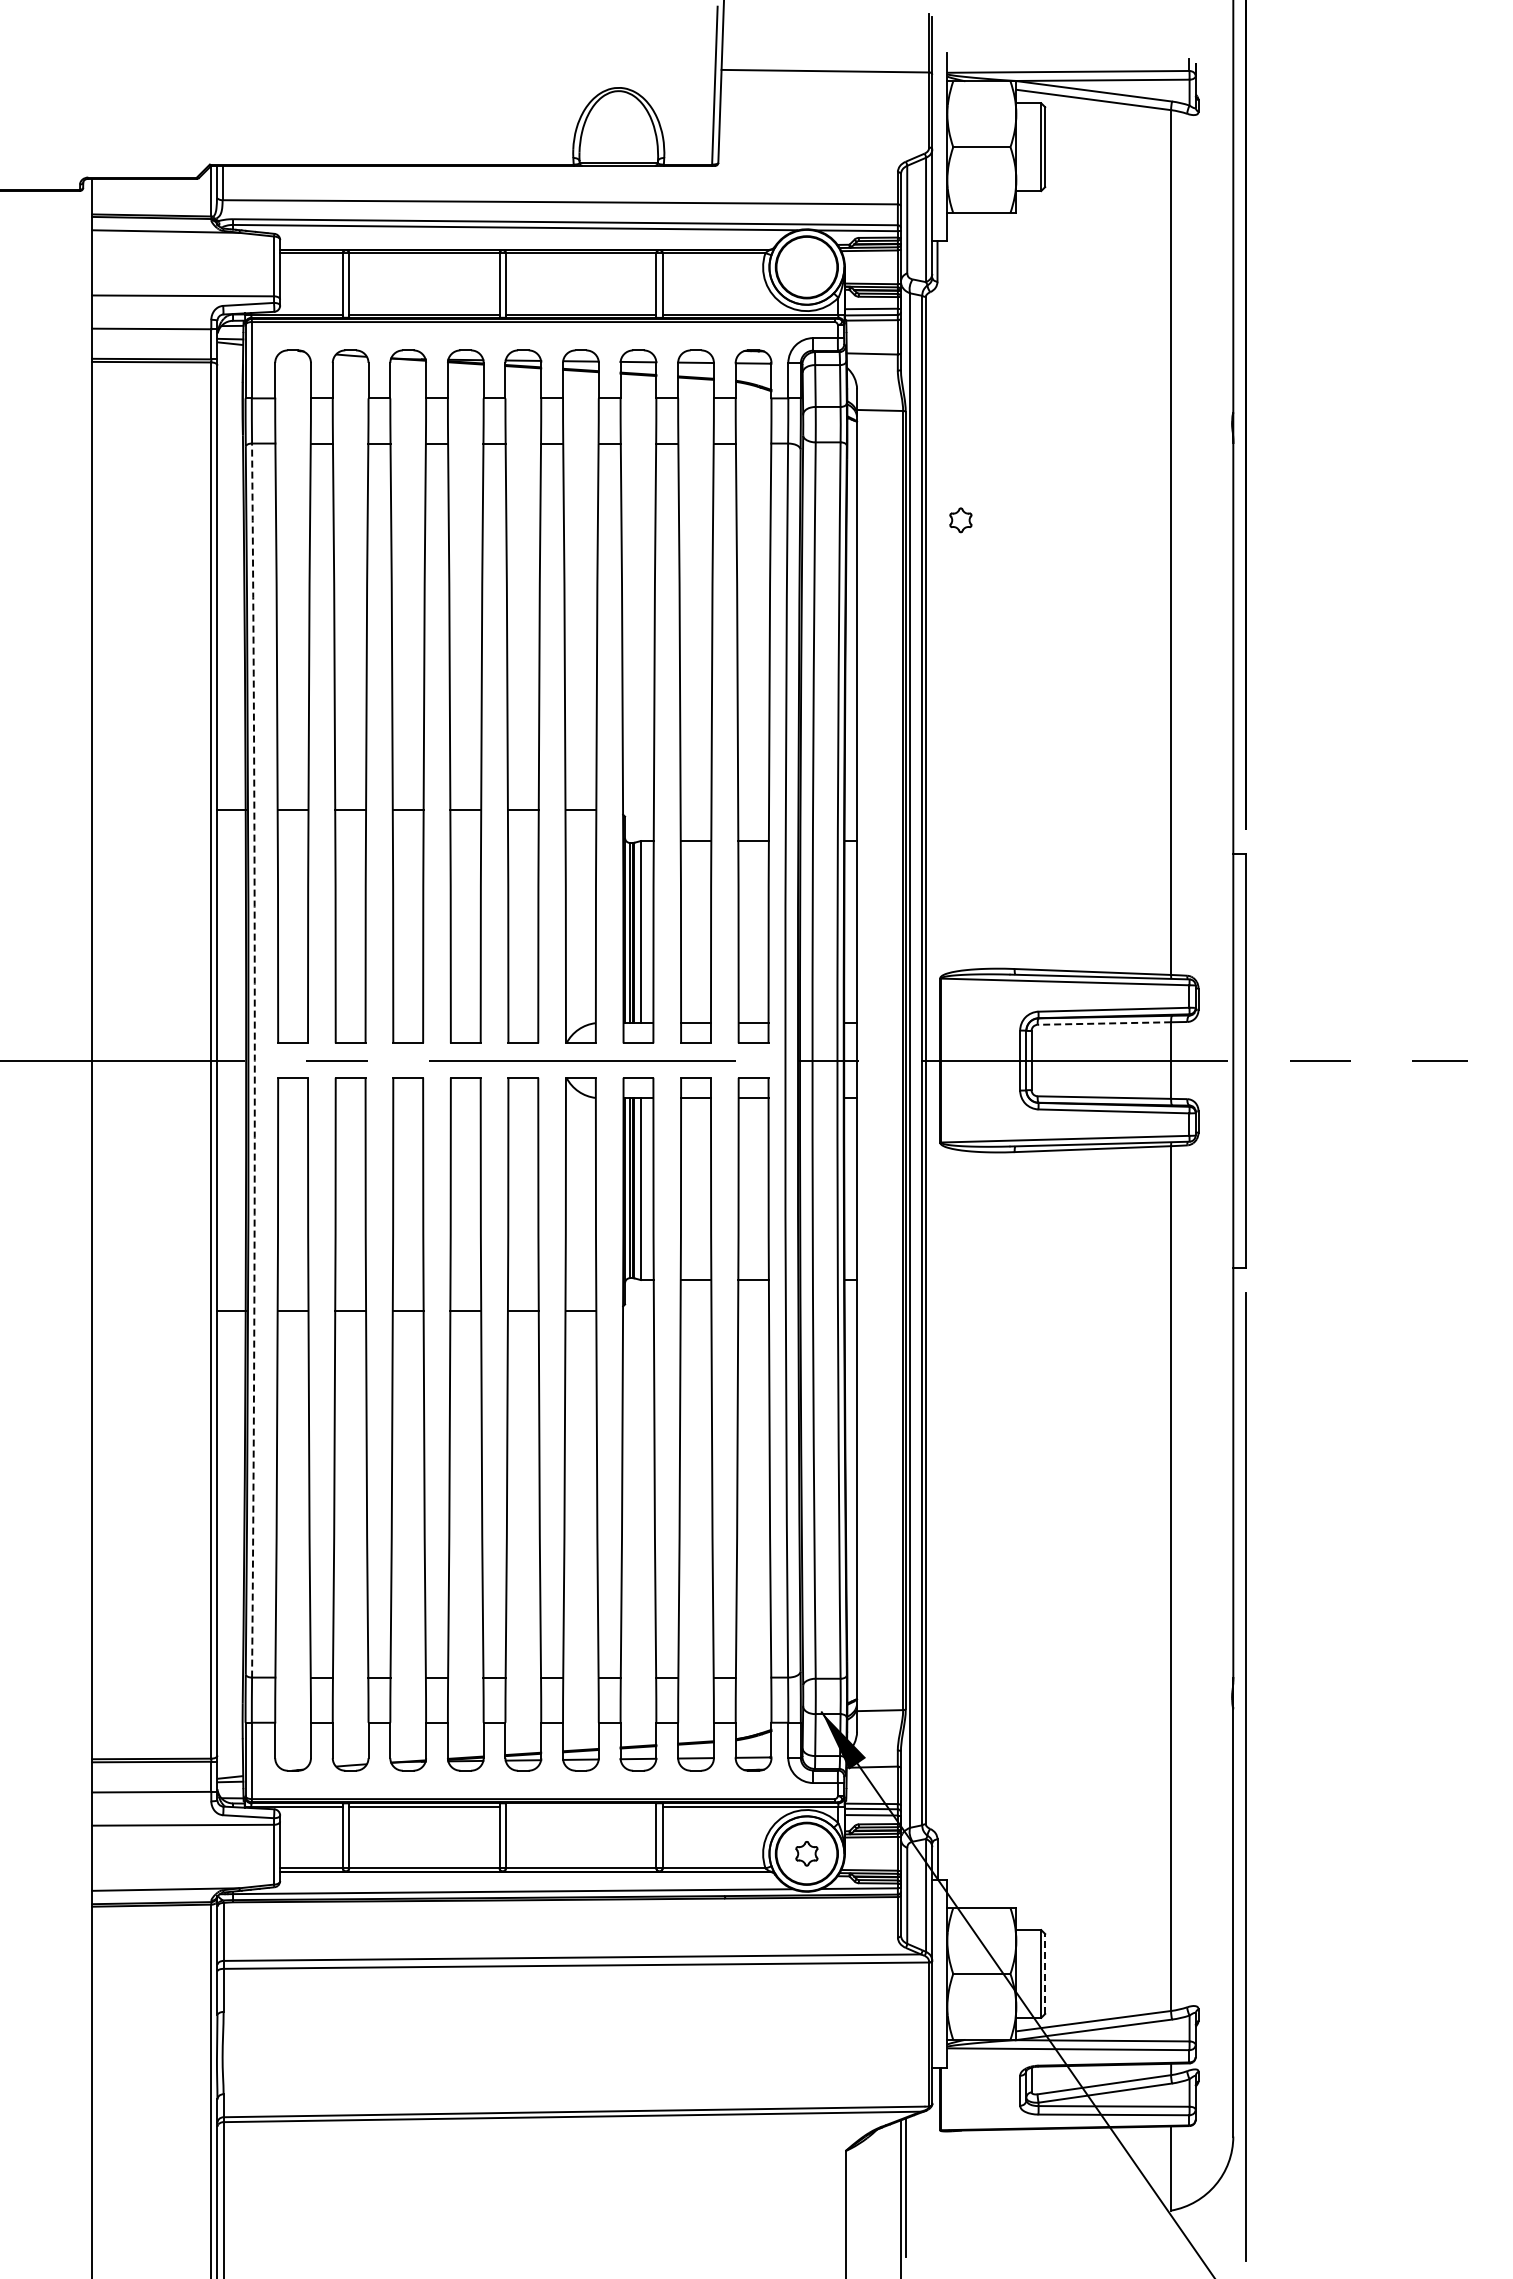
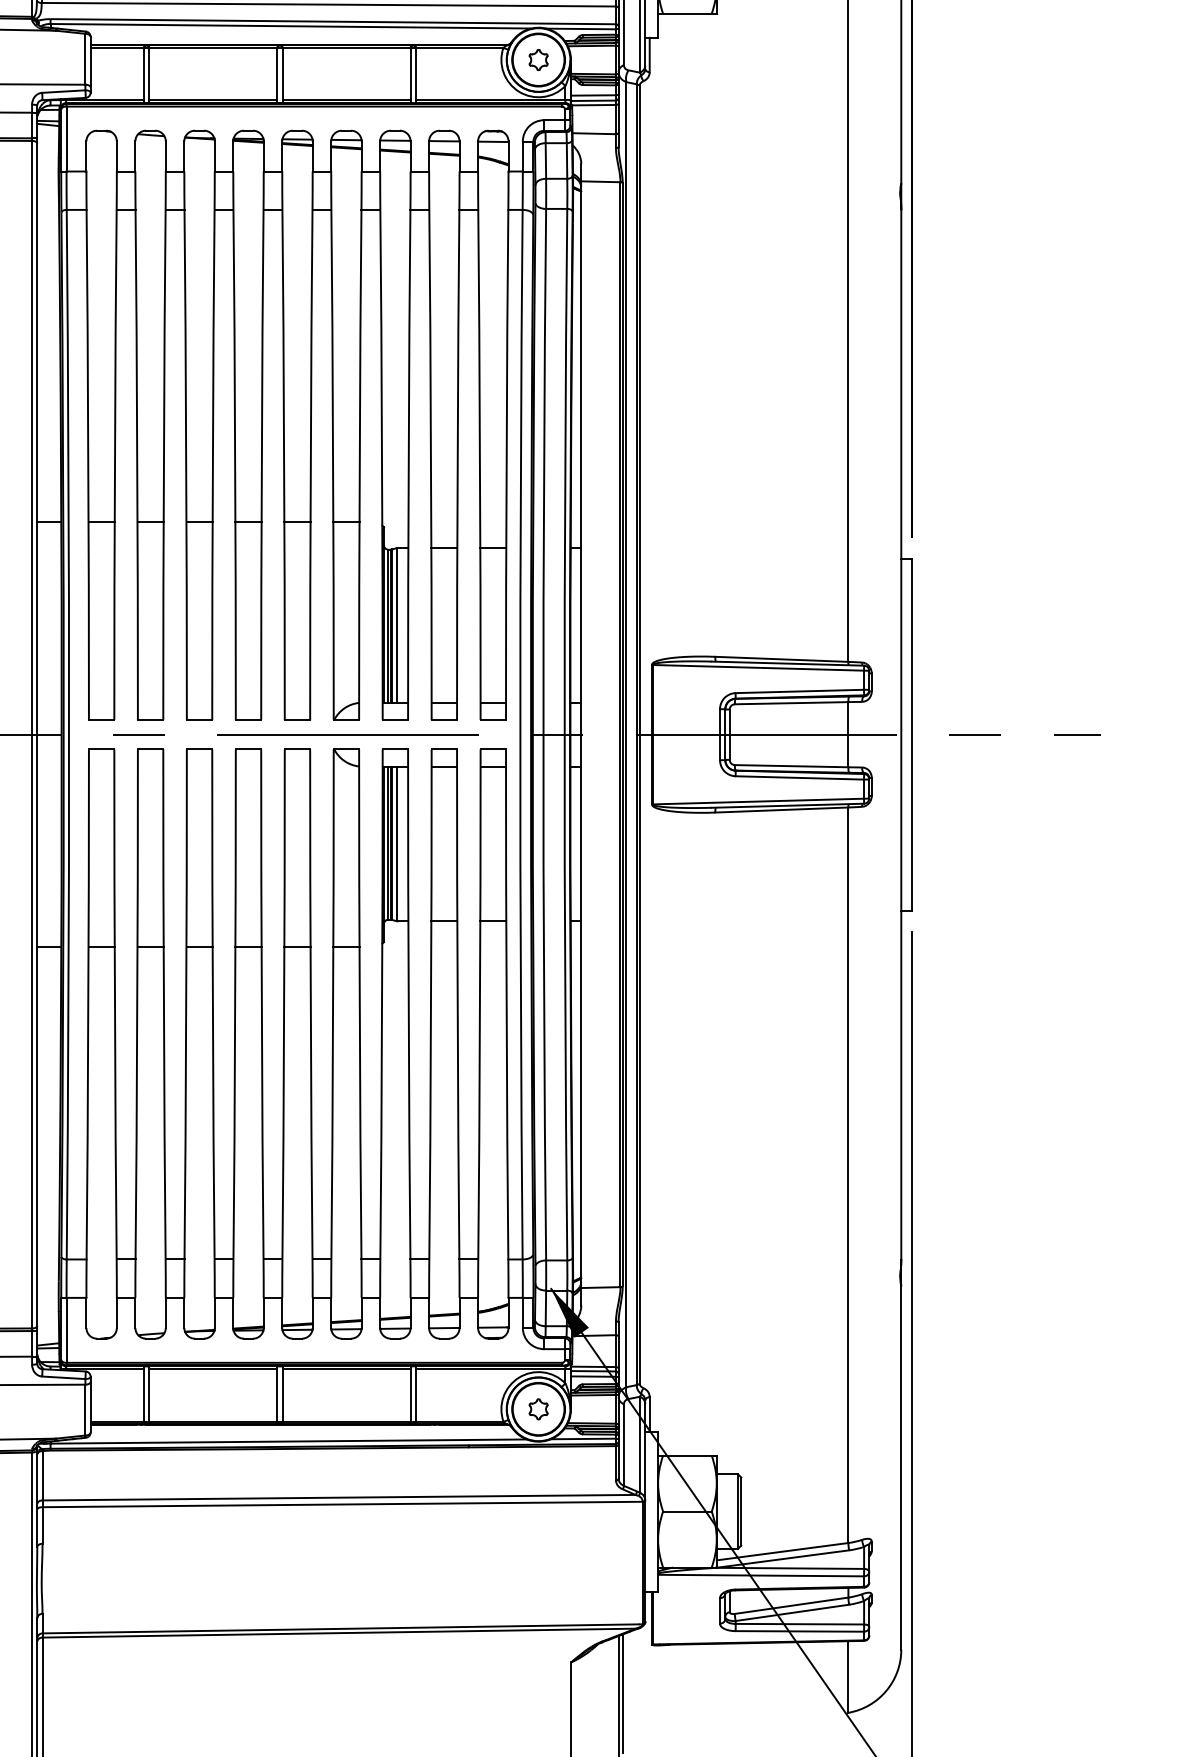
part: (960, 520) -> (538, 60), moved
line: (1104, 1023) -> (791, 703), dashed -> solid
arc: (254, 1060) -> (68, 734), dashed -> solid
line: (580, 1806) -> (346, 1369), added
line: (1045, 1973) -> (741, 1511), dashed -> solid

